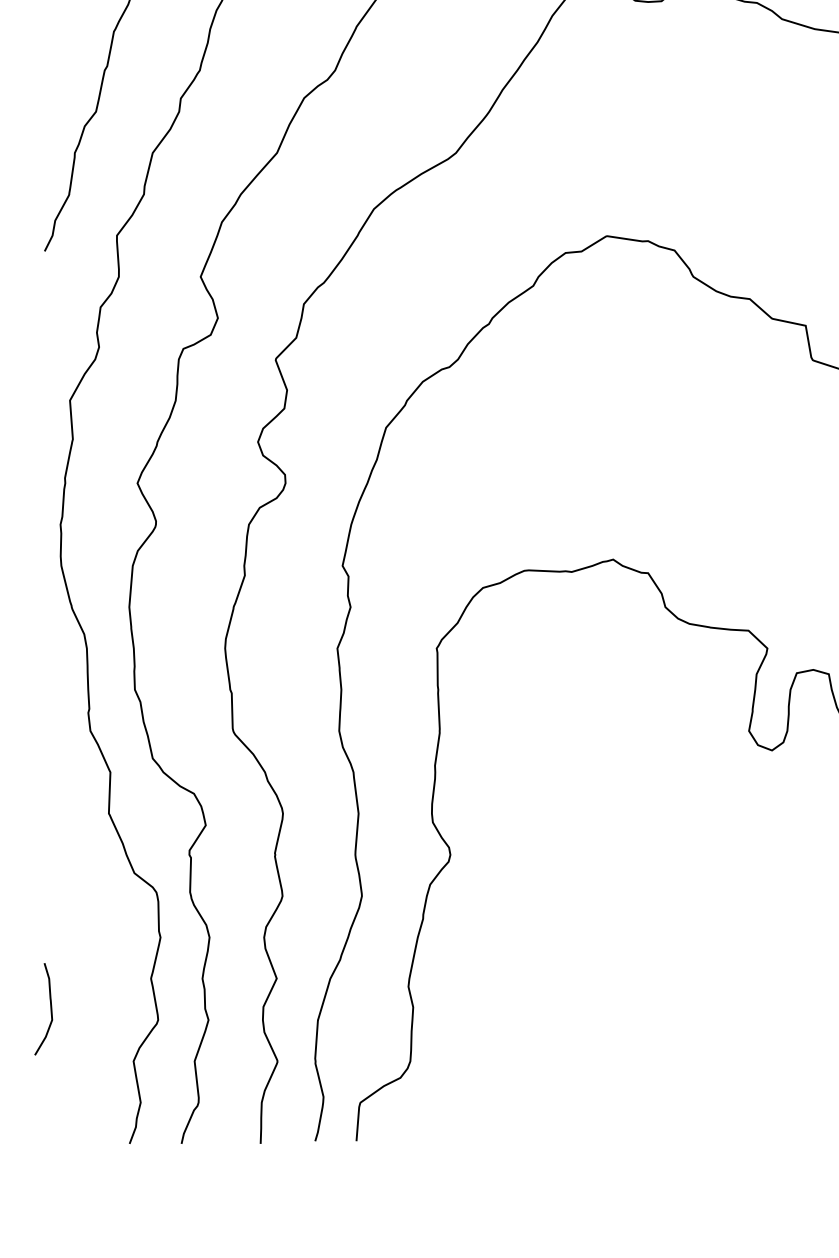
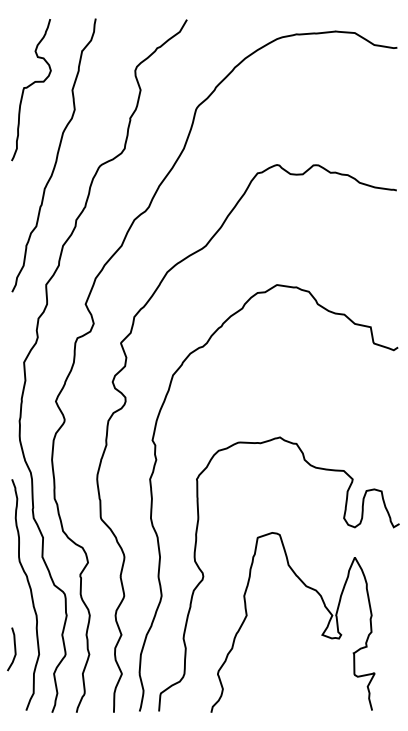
curve: (83, 892) -> (30, 594), added
curve: (701, 977) -> (321, 634), added

